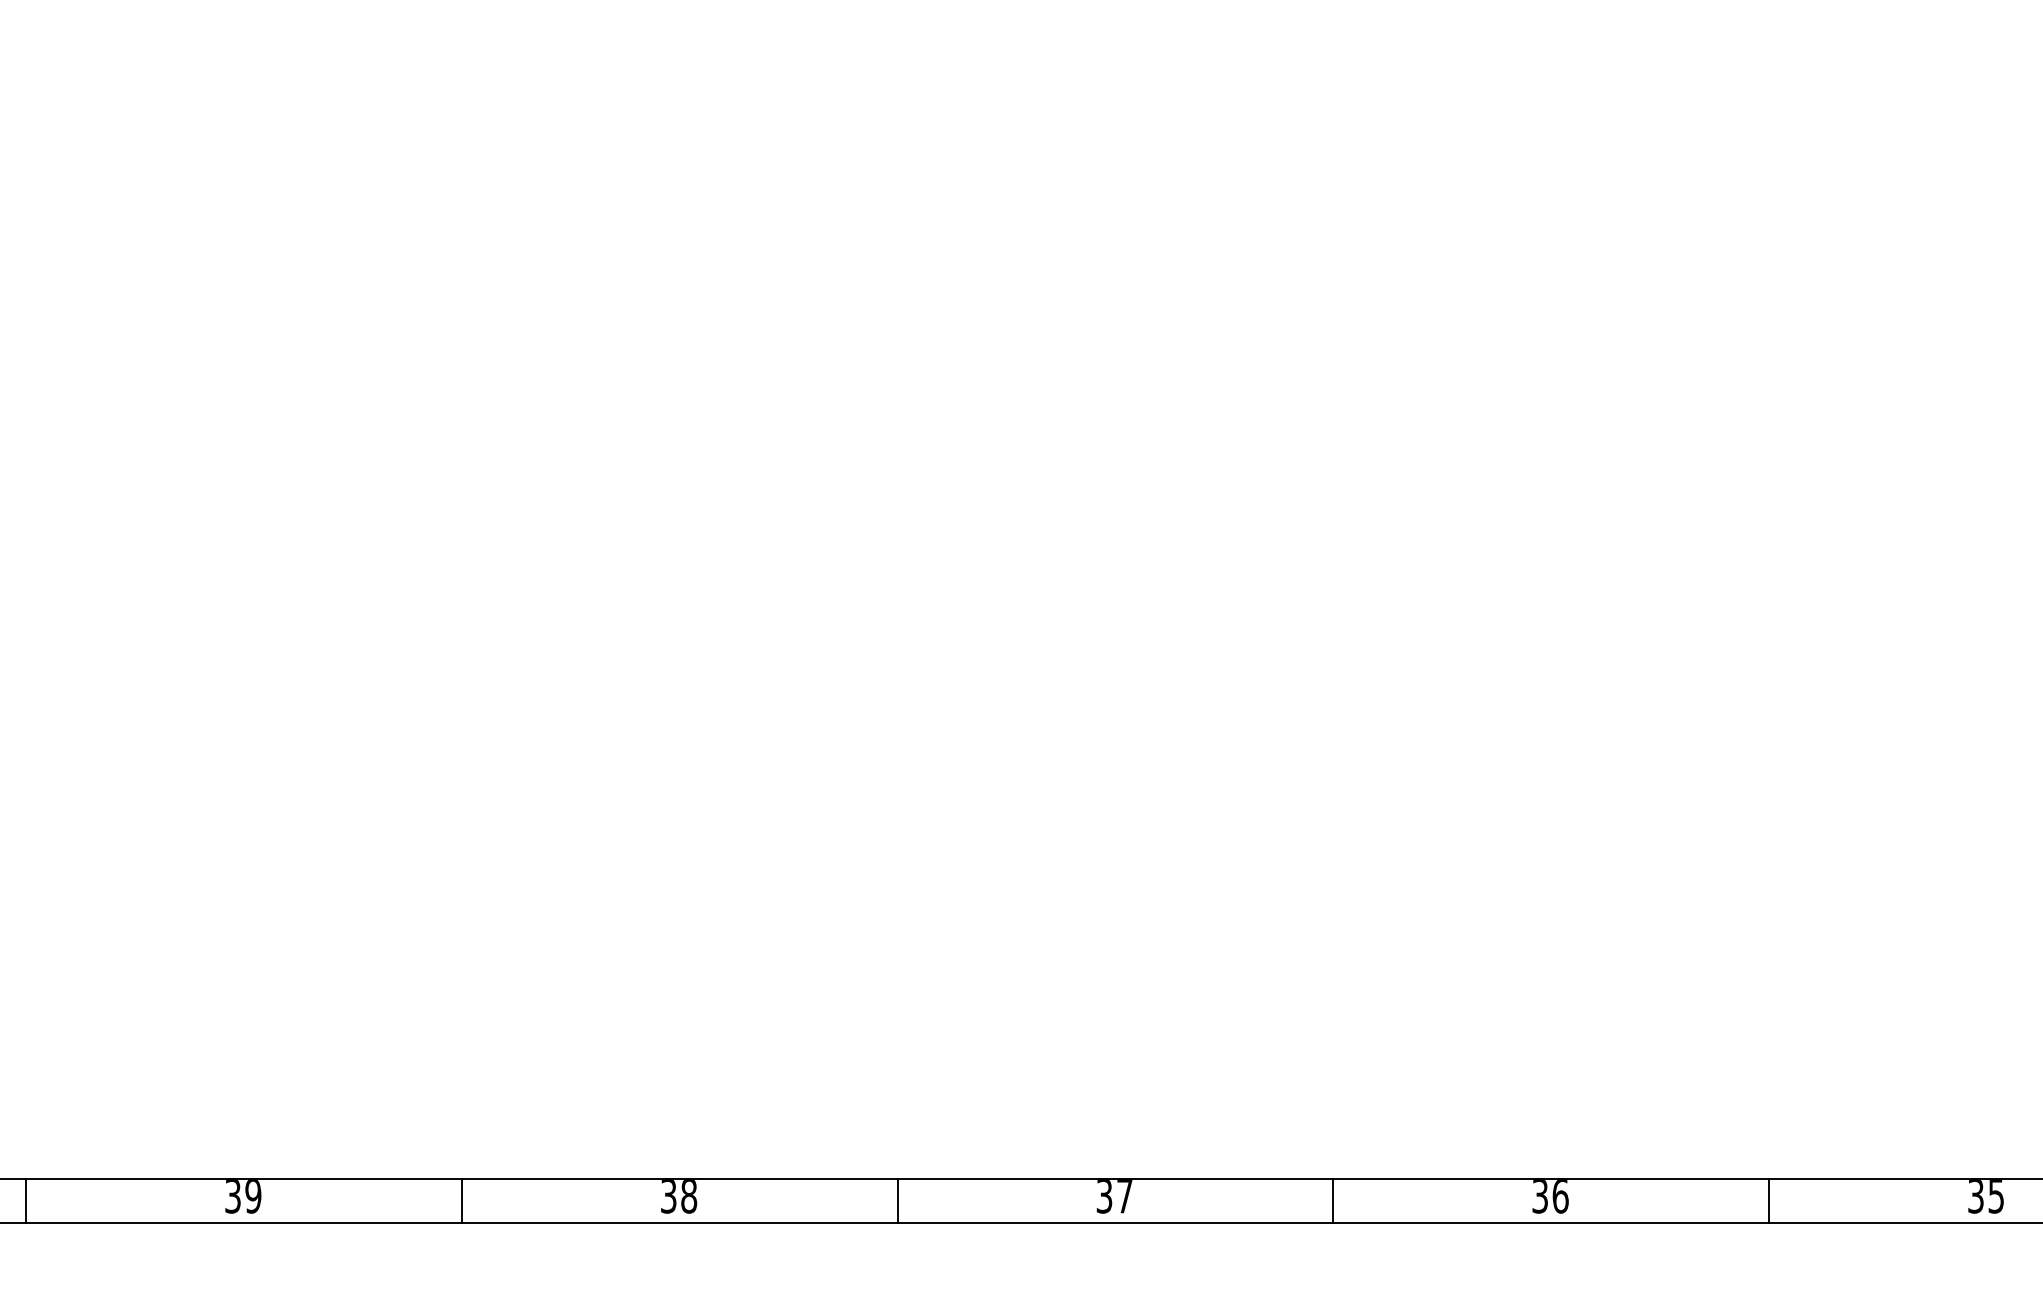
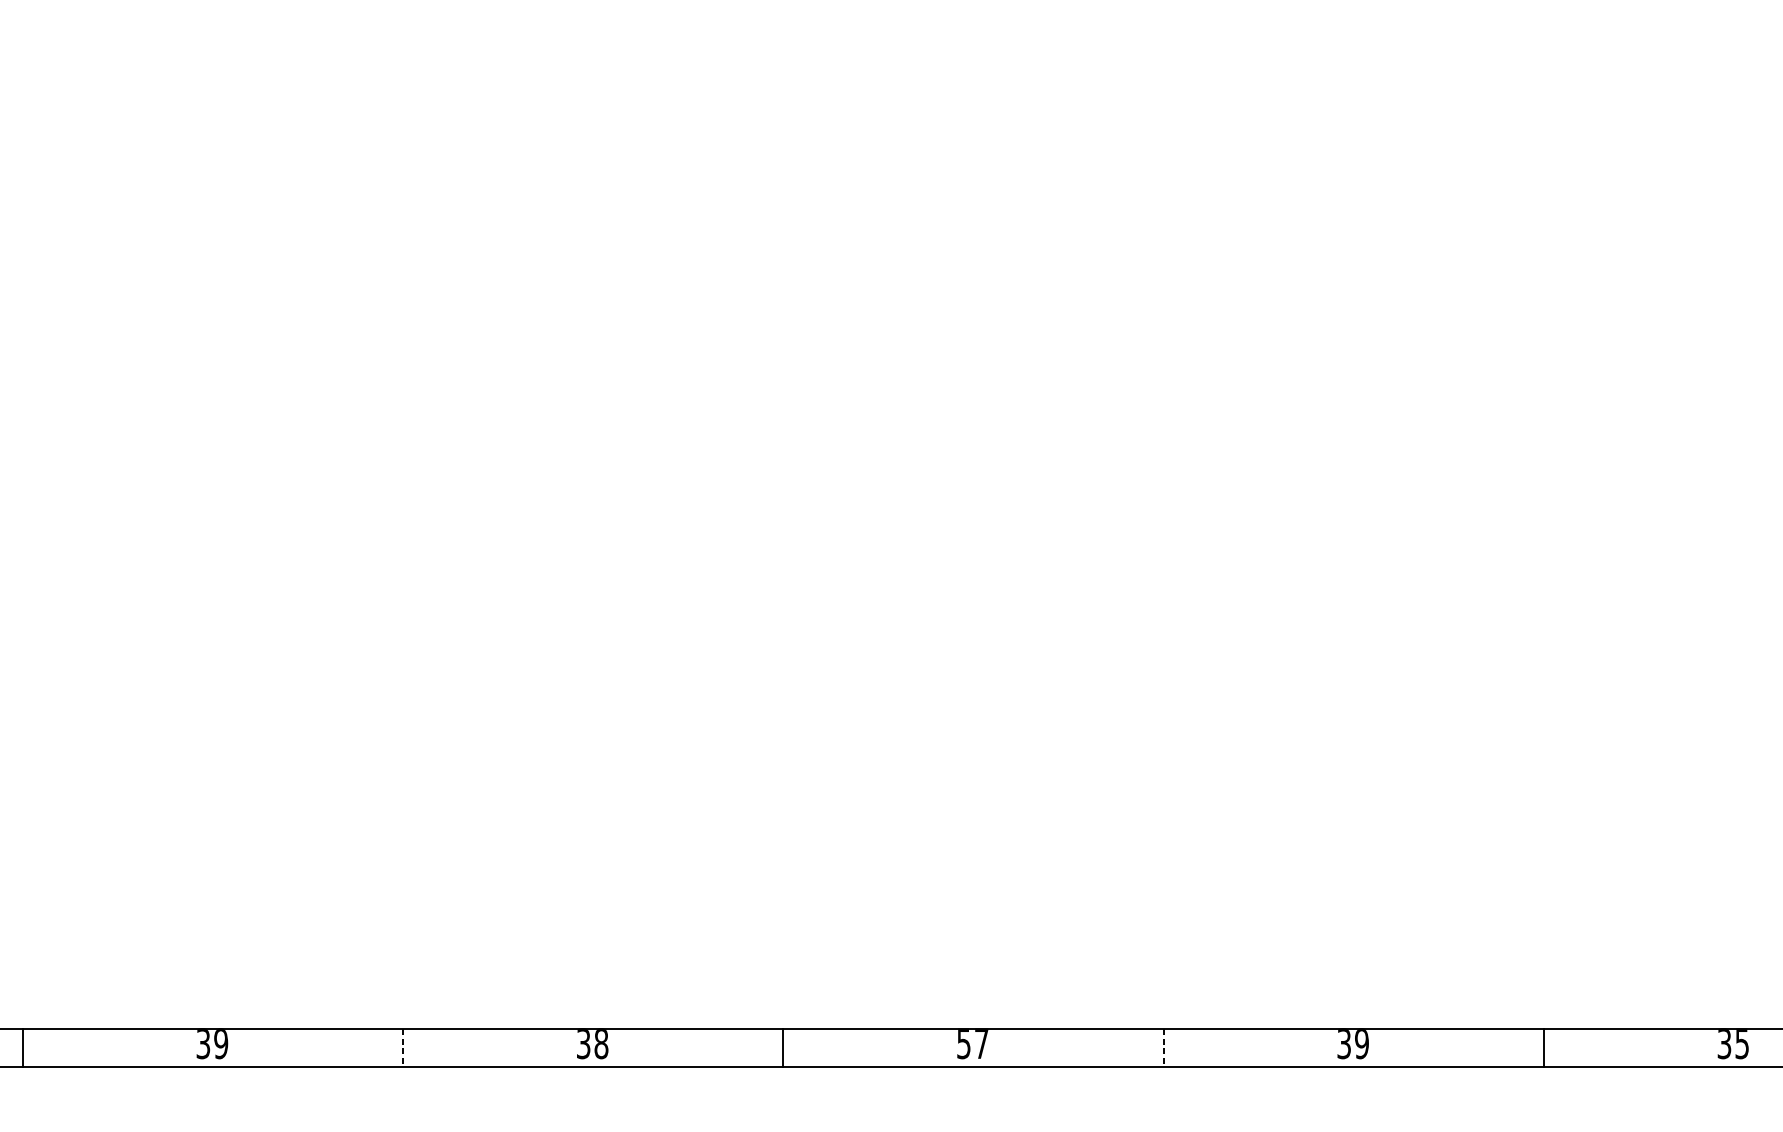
text: (1104, 1196) -> (963, 1044), 37 -> 57
text: (1560, 1196) -> (1361, 1044), 36 -> 39
line: (461, 1200) -> (402, 1047), solid -> dashed
line: (1333, 1200) -> (1163, 1047), solid -> dashed

